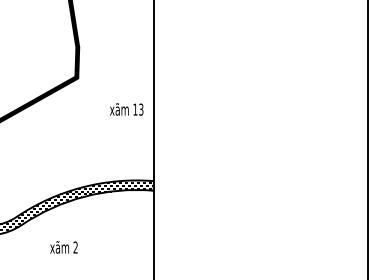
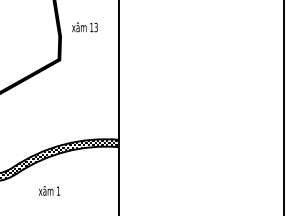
text: (126, 109) -> (84, 27), moved
text: (74, 246) -> (57, 190), 2 -> 1

